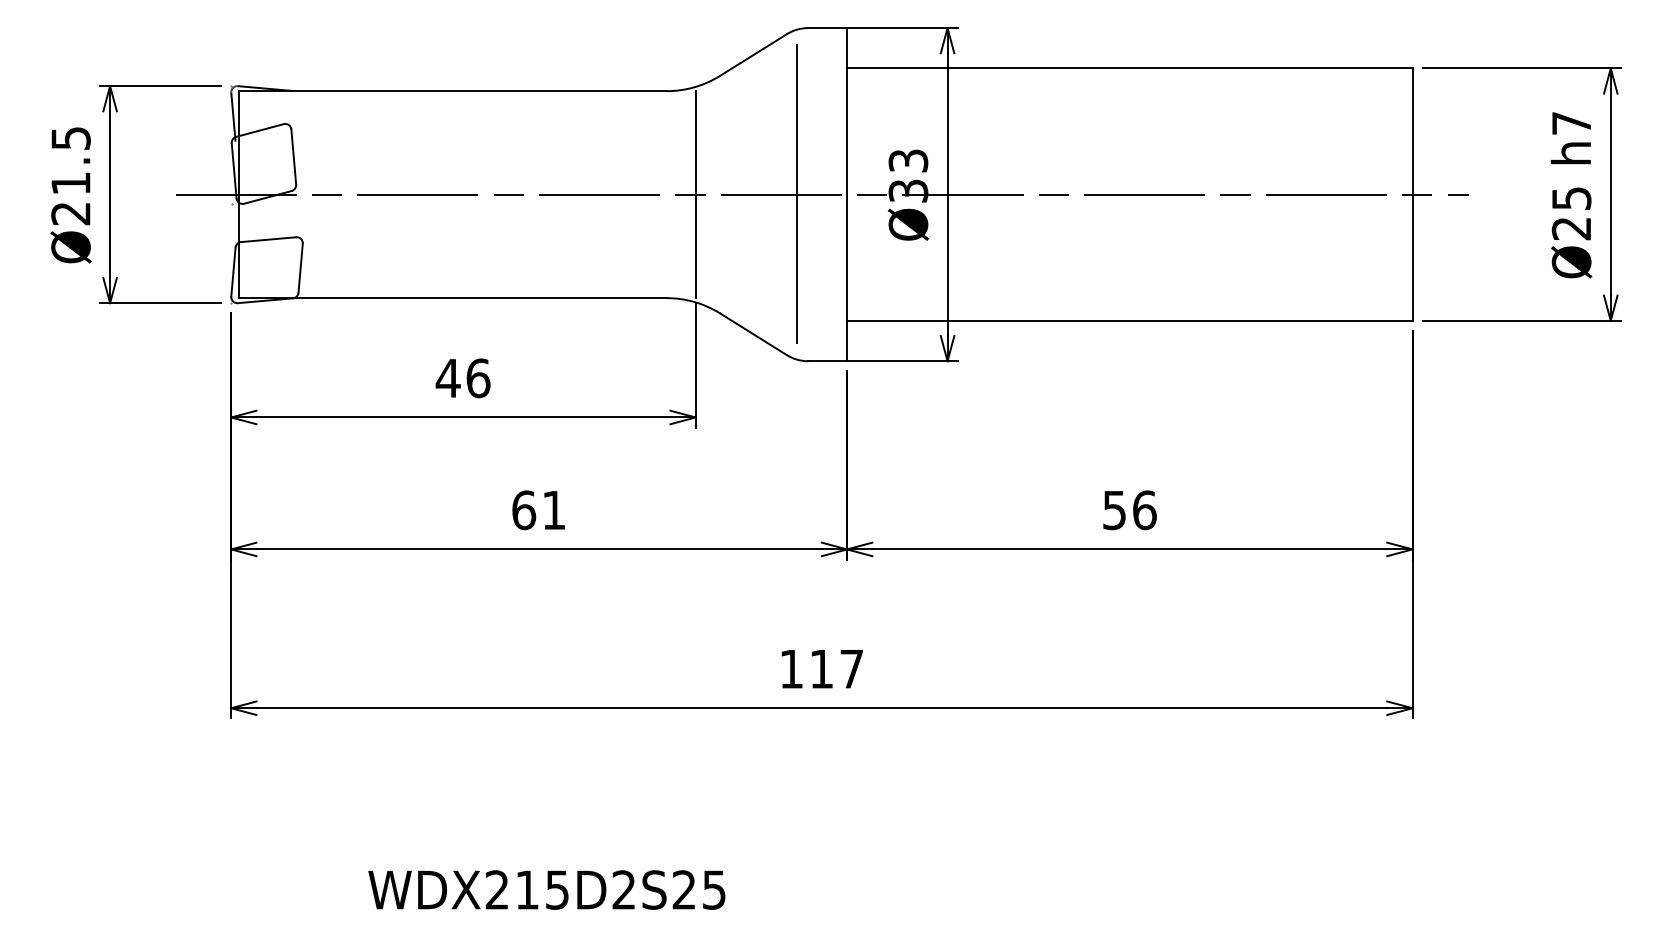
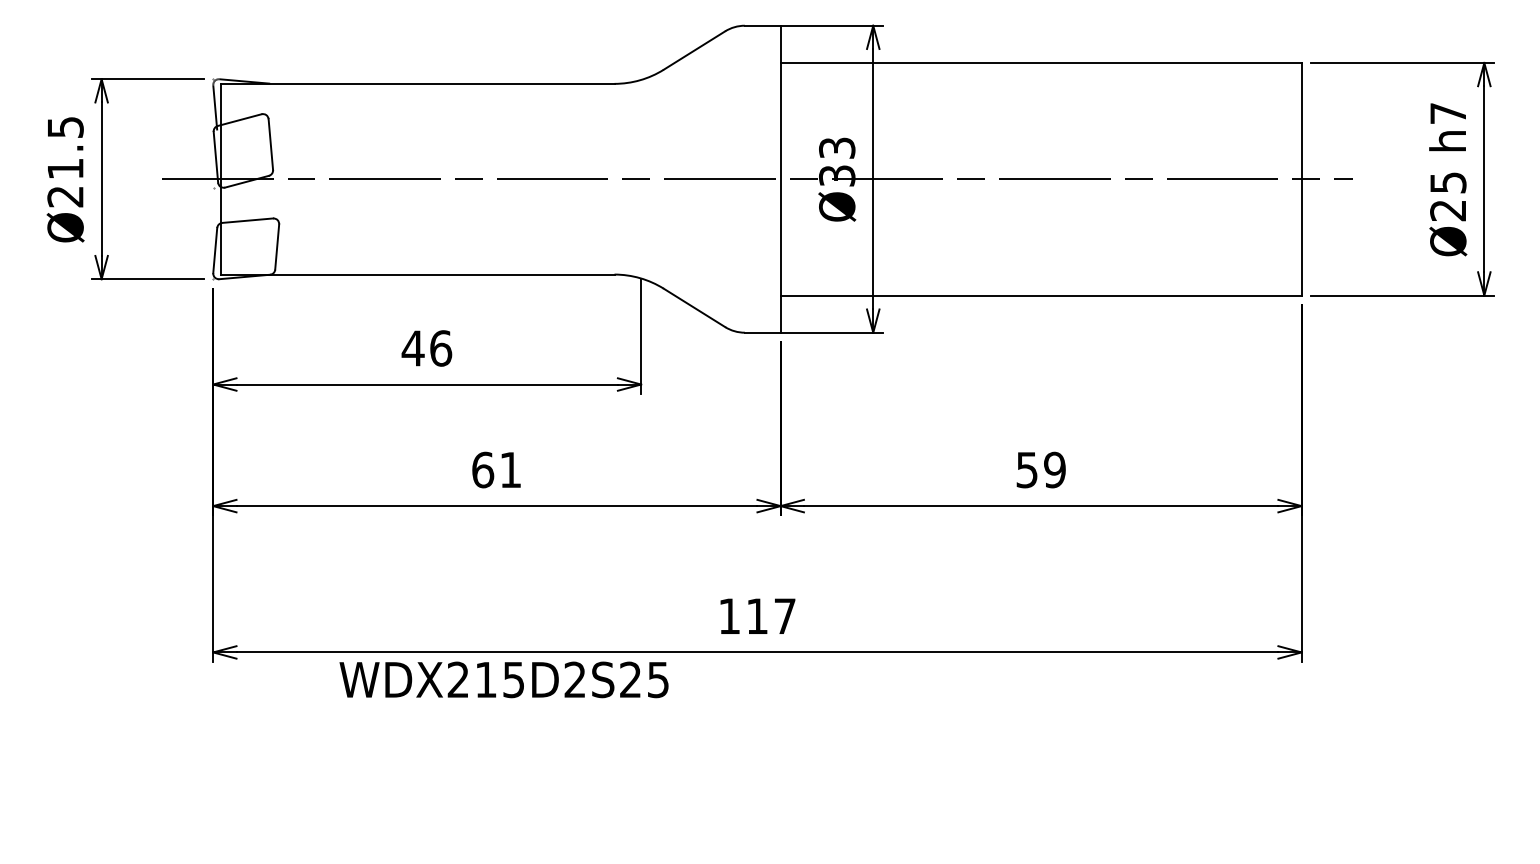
line: (695, 194) -> (641, 179), removed
line: (796, 194) -> (734, 179), removed
text: (1144, 510) -> (1054, 470), 56 -> 59
text: (546, 889) -> (503, 679), moved

